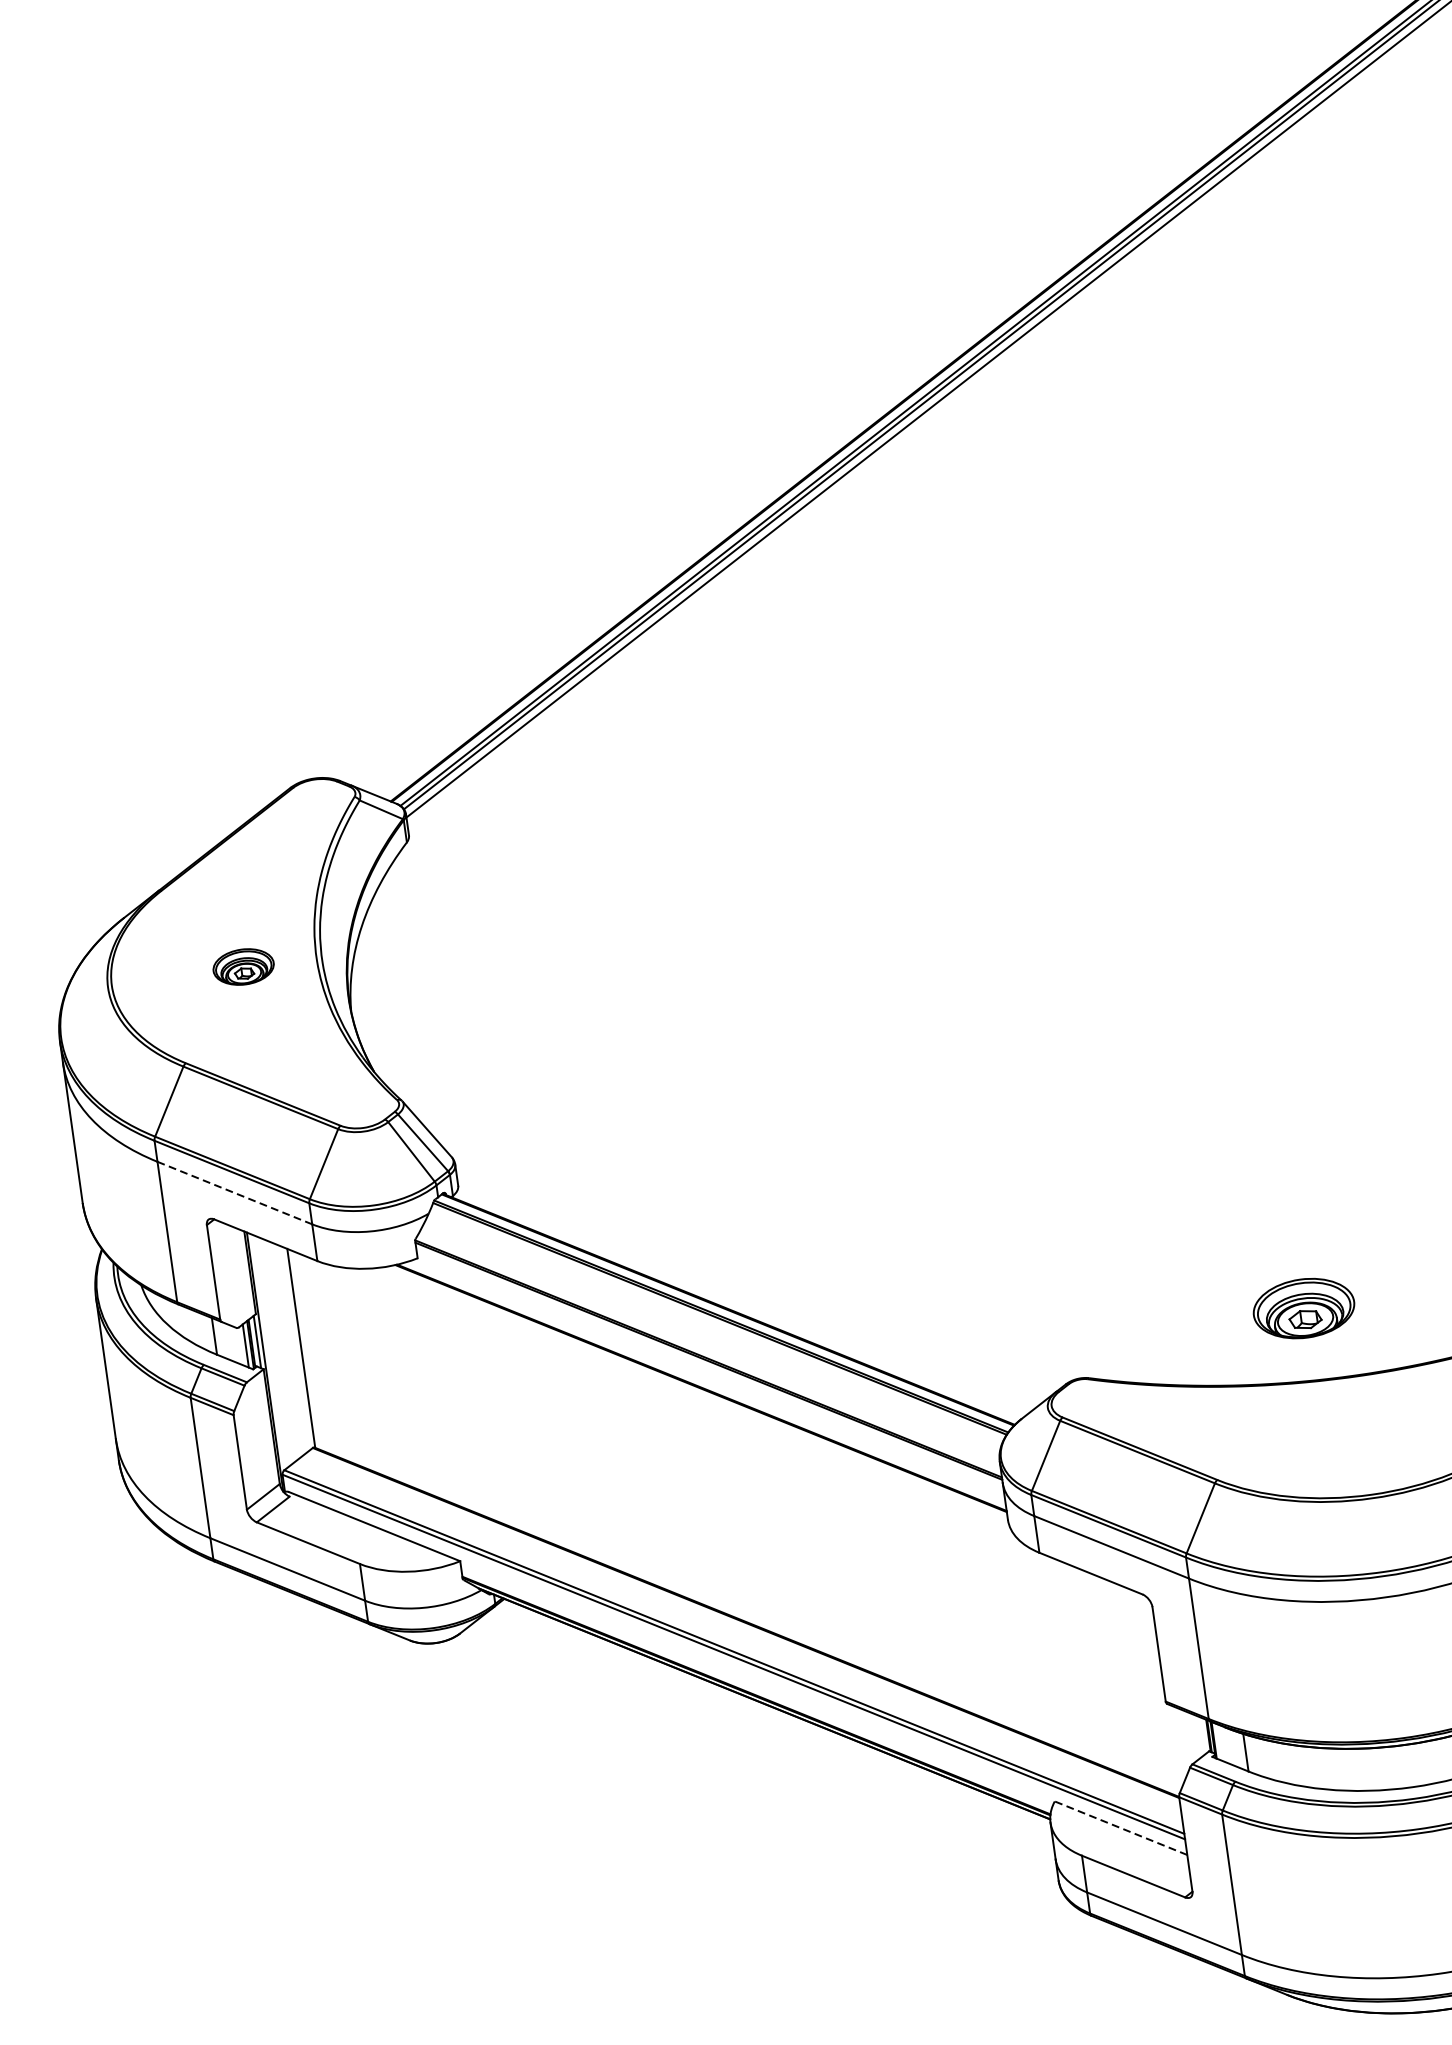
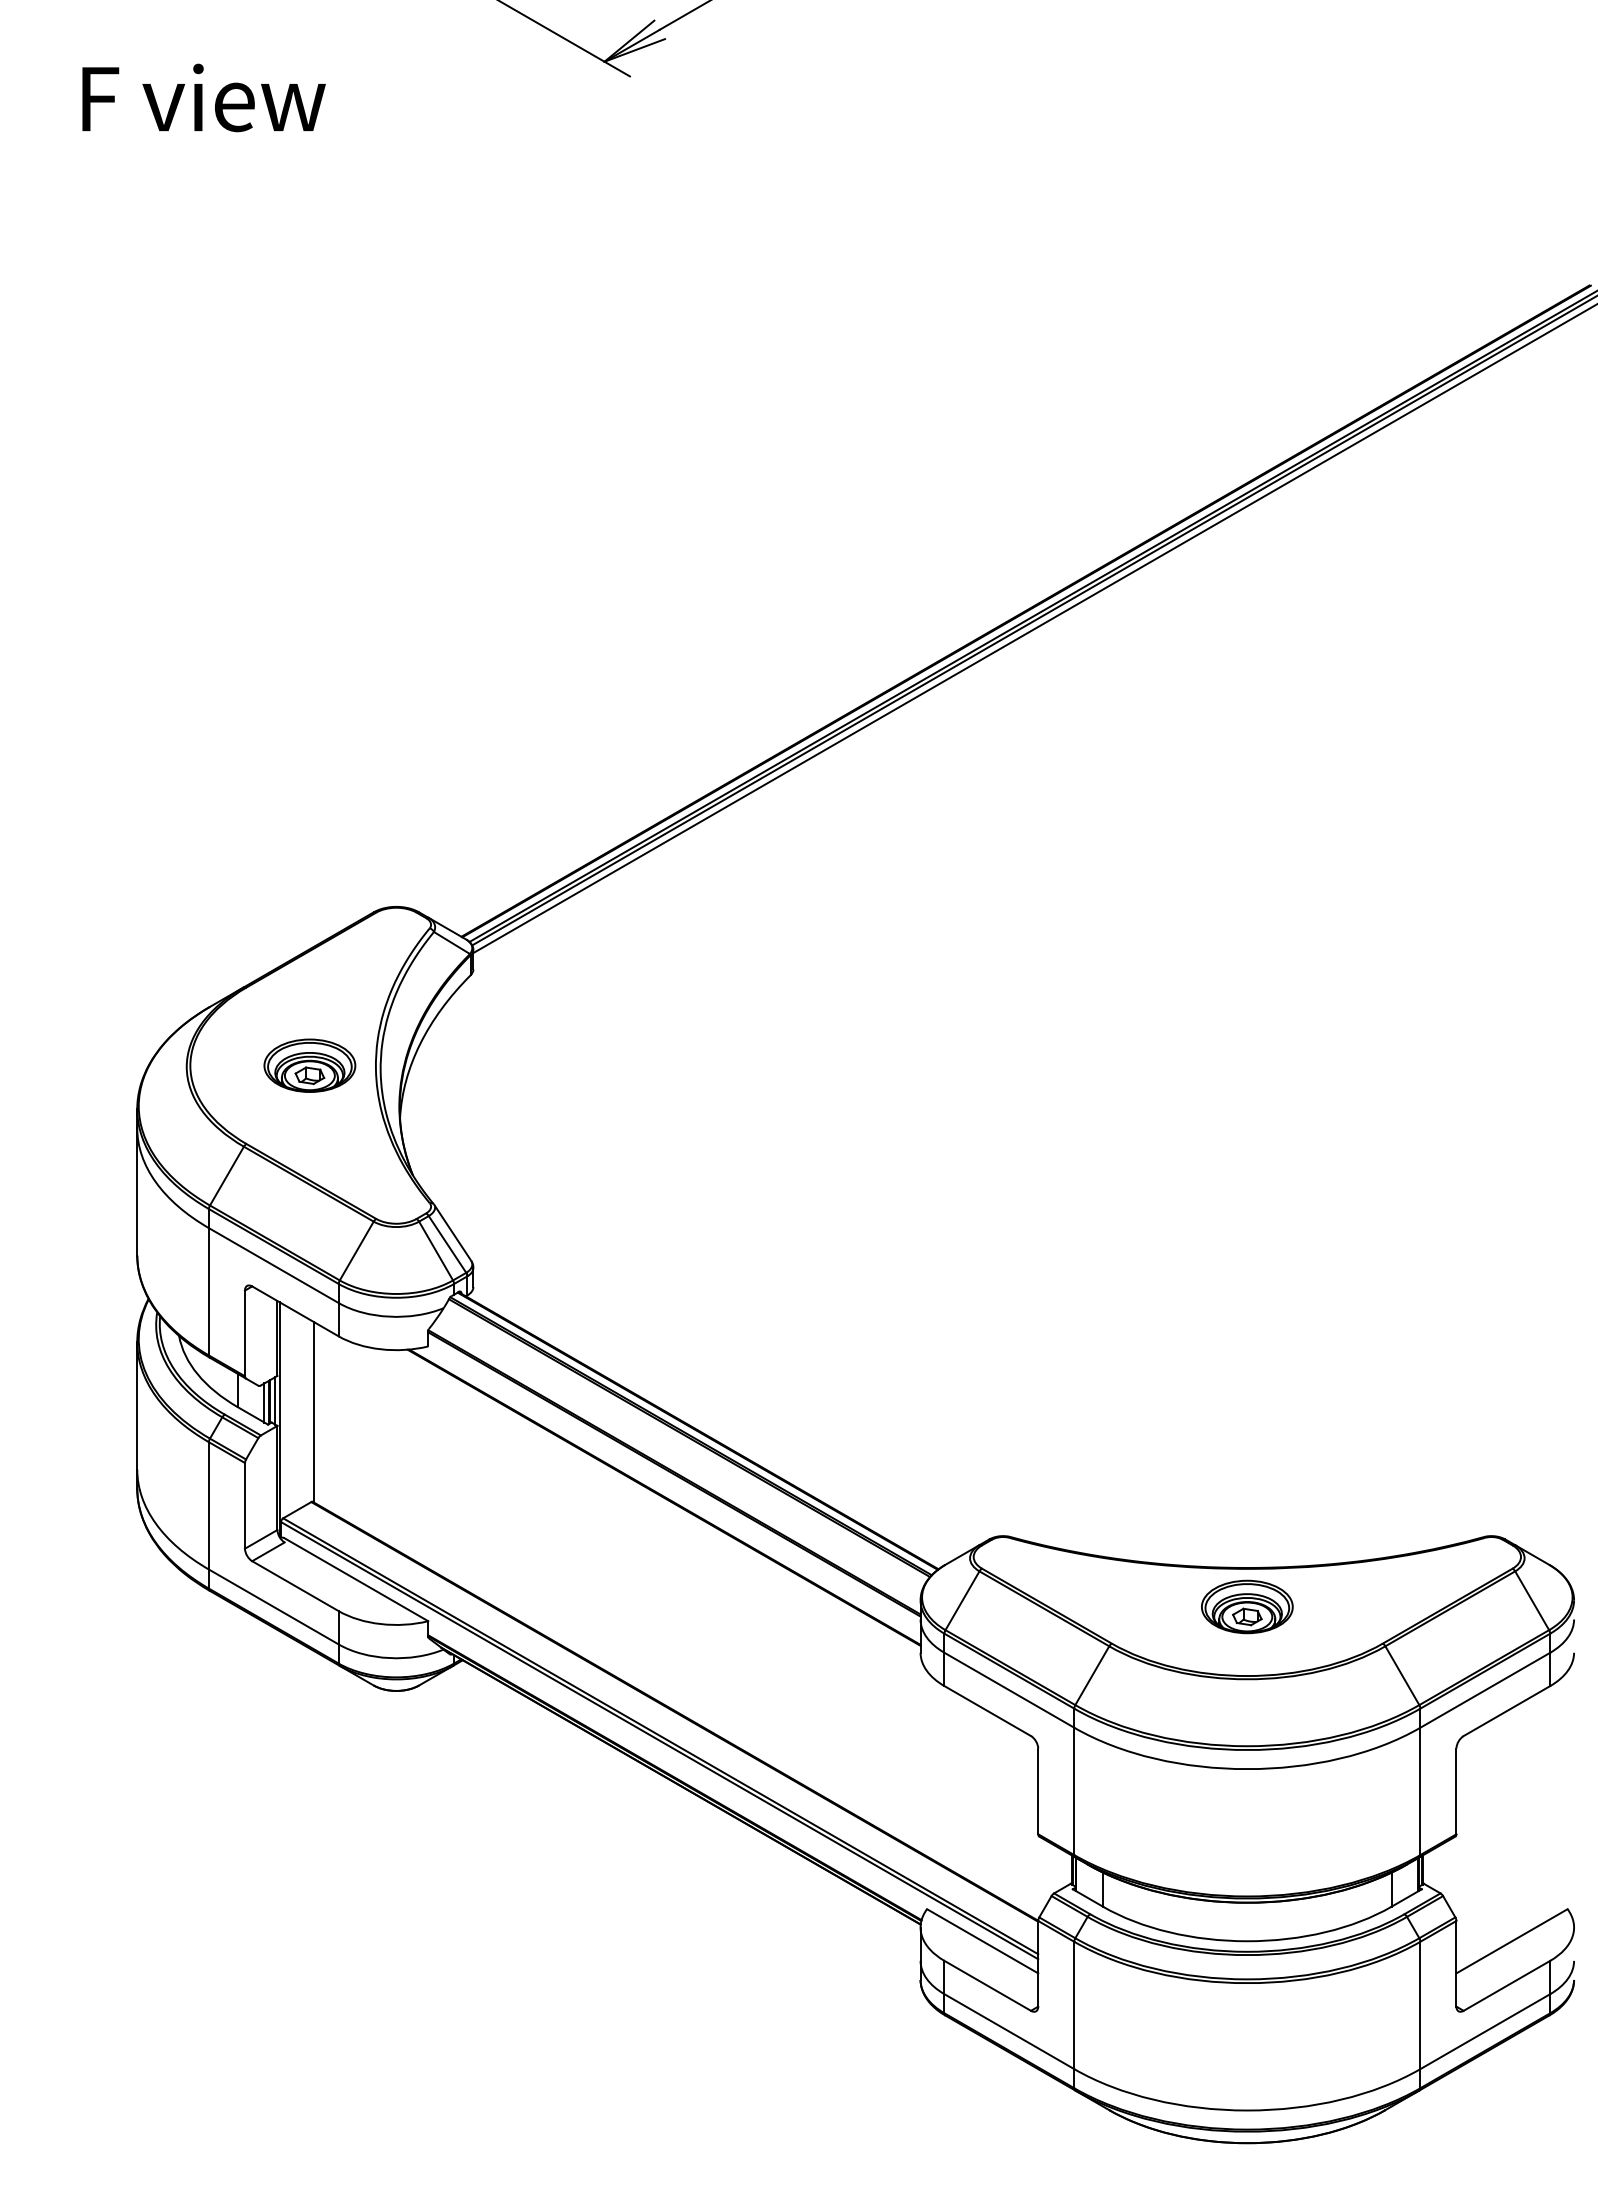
part: (243, 966) -> (309, 1065), size x1.67
line: (234, 1193) -> (273, 1265), dashed -> solid
part: (1304, 1308) -> (1247, 1606), moved
line: (1120, 1828) -> (982, 1941), dashed -> solid

